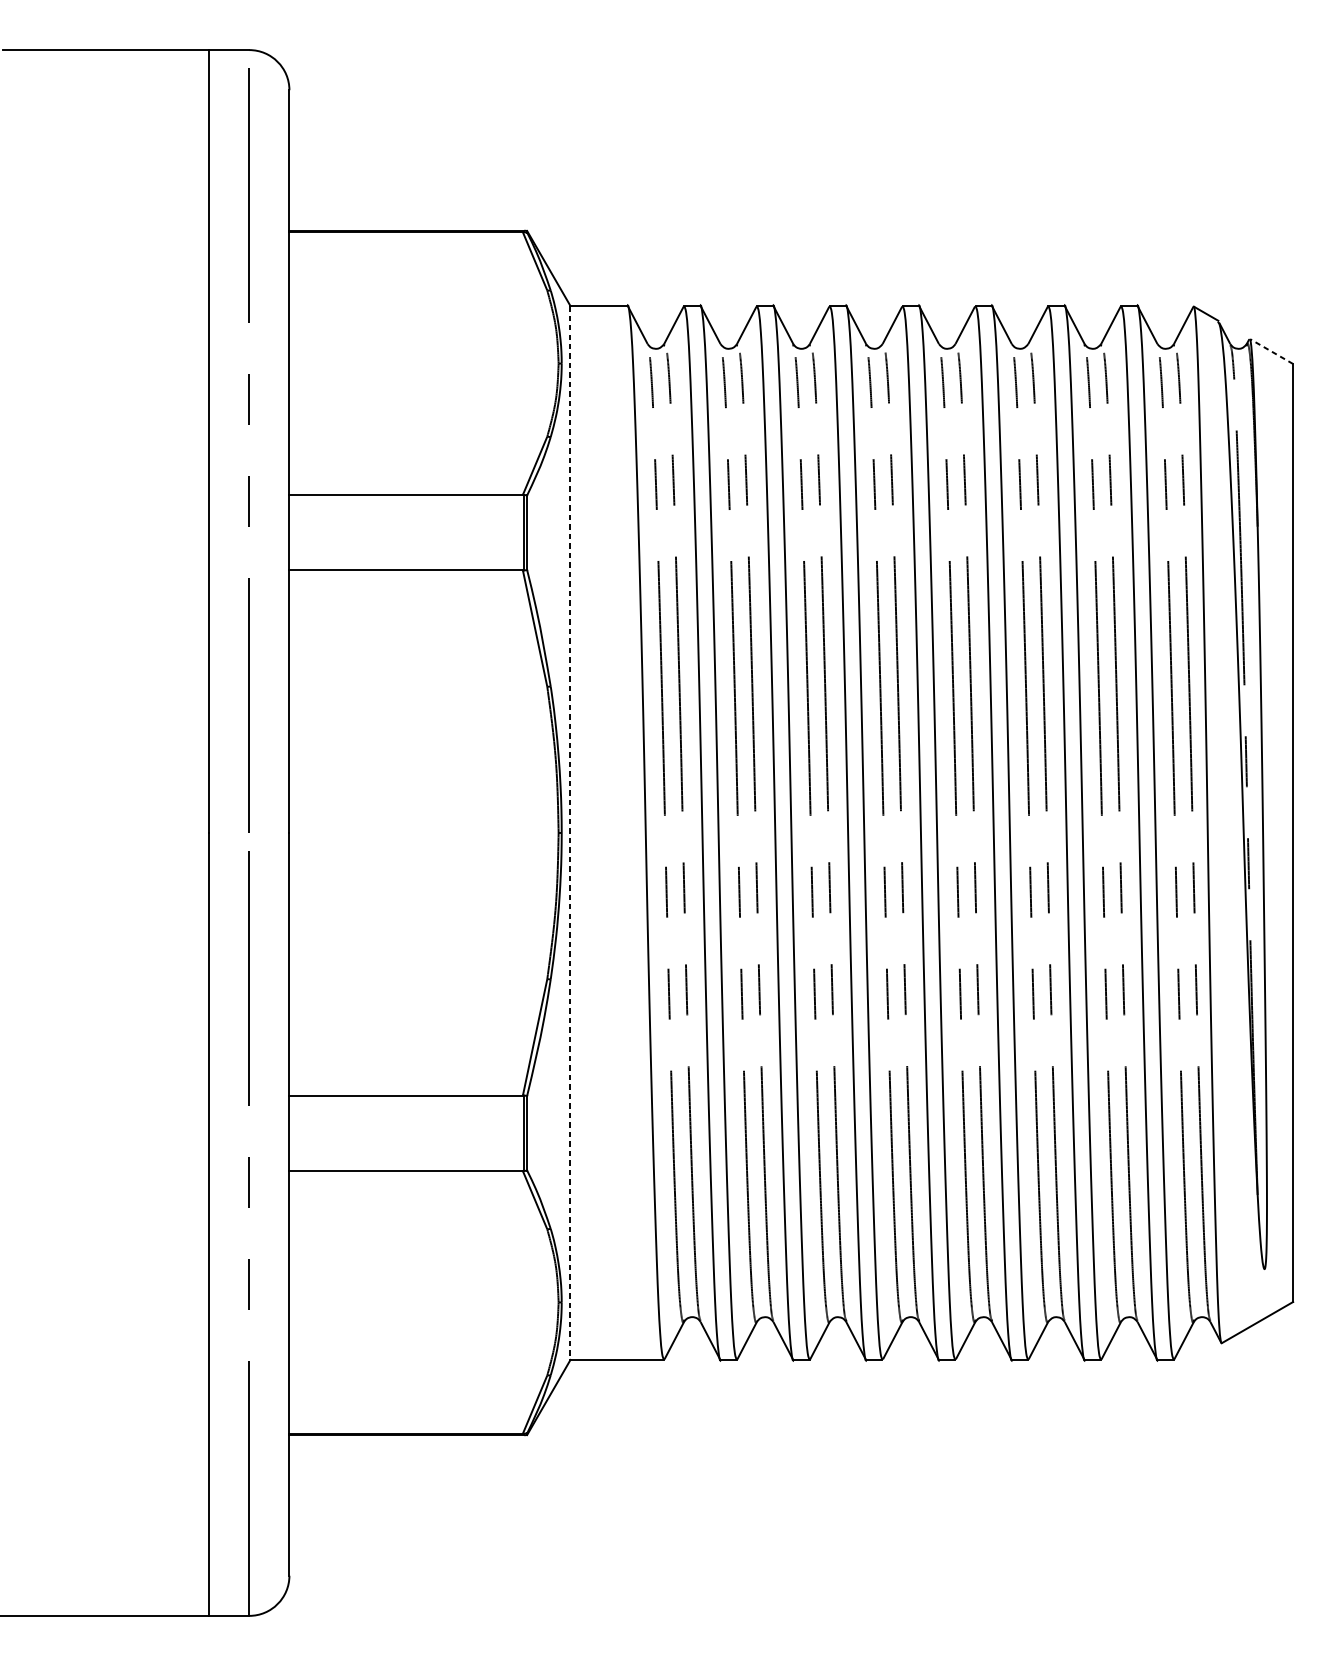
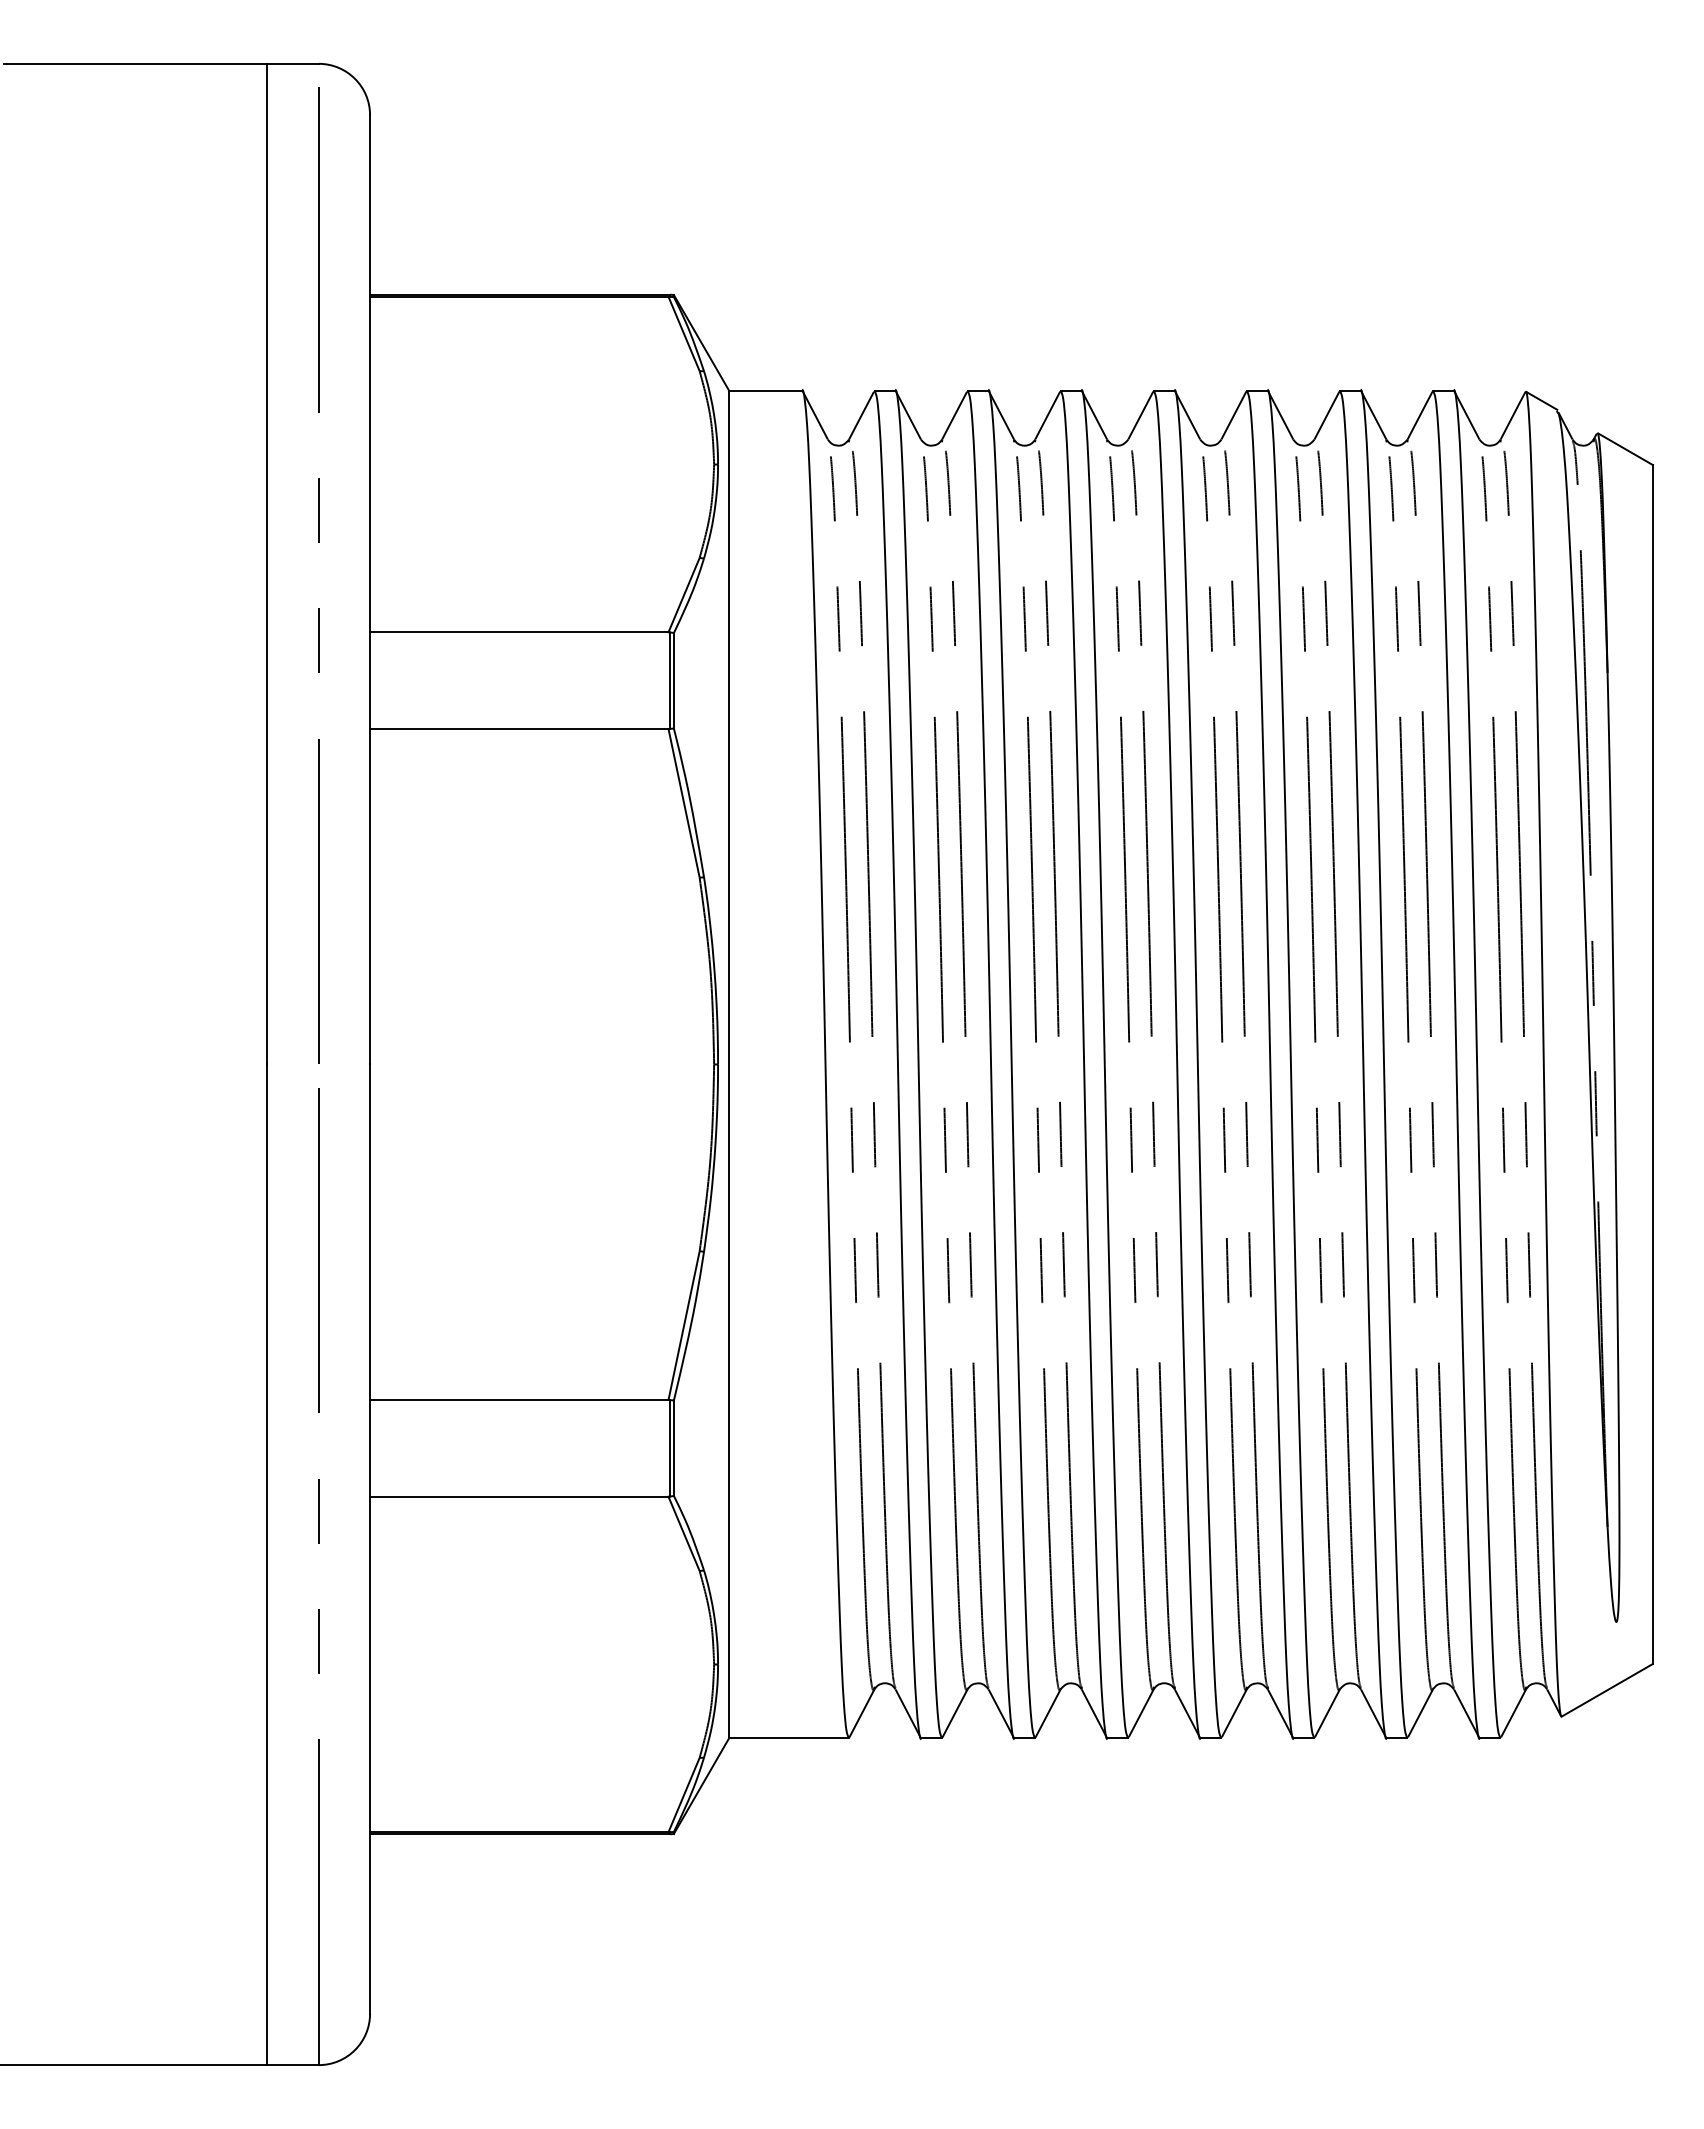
line: (1271, 351) -> (1625, 449), dashed -> solid
line: (570, 833) -> (729, 1064), dashed -> solid

